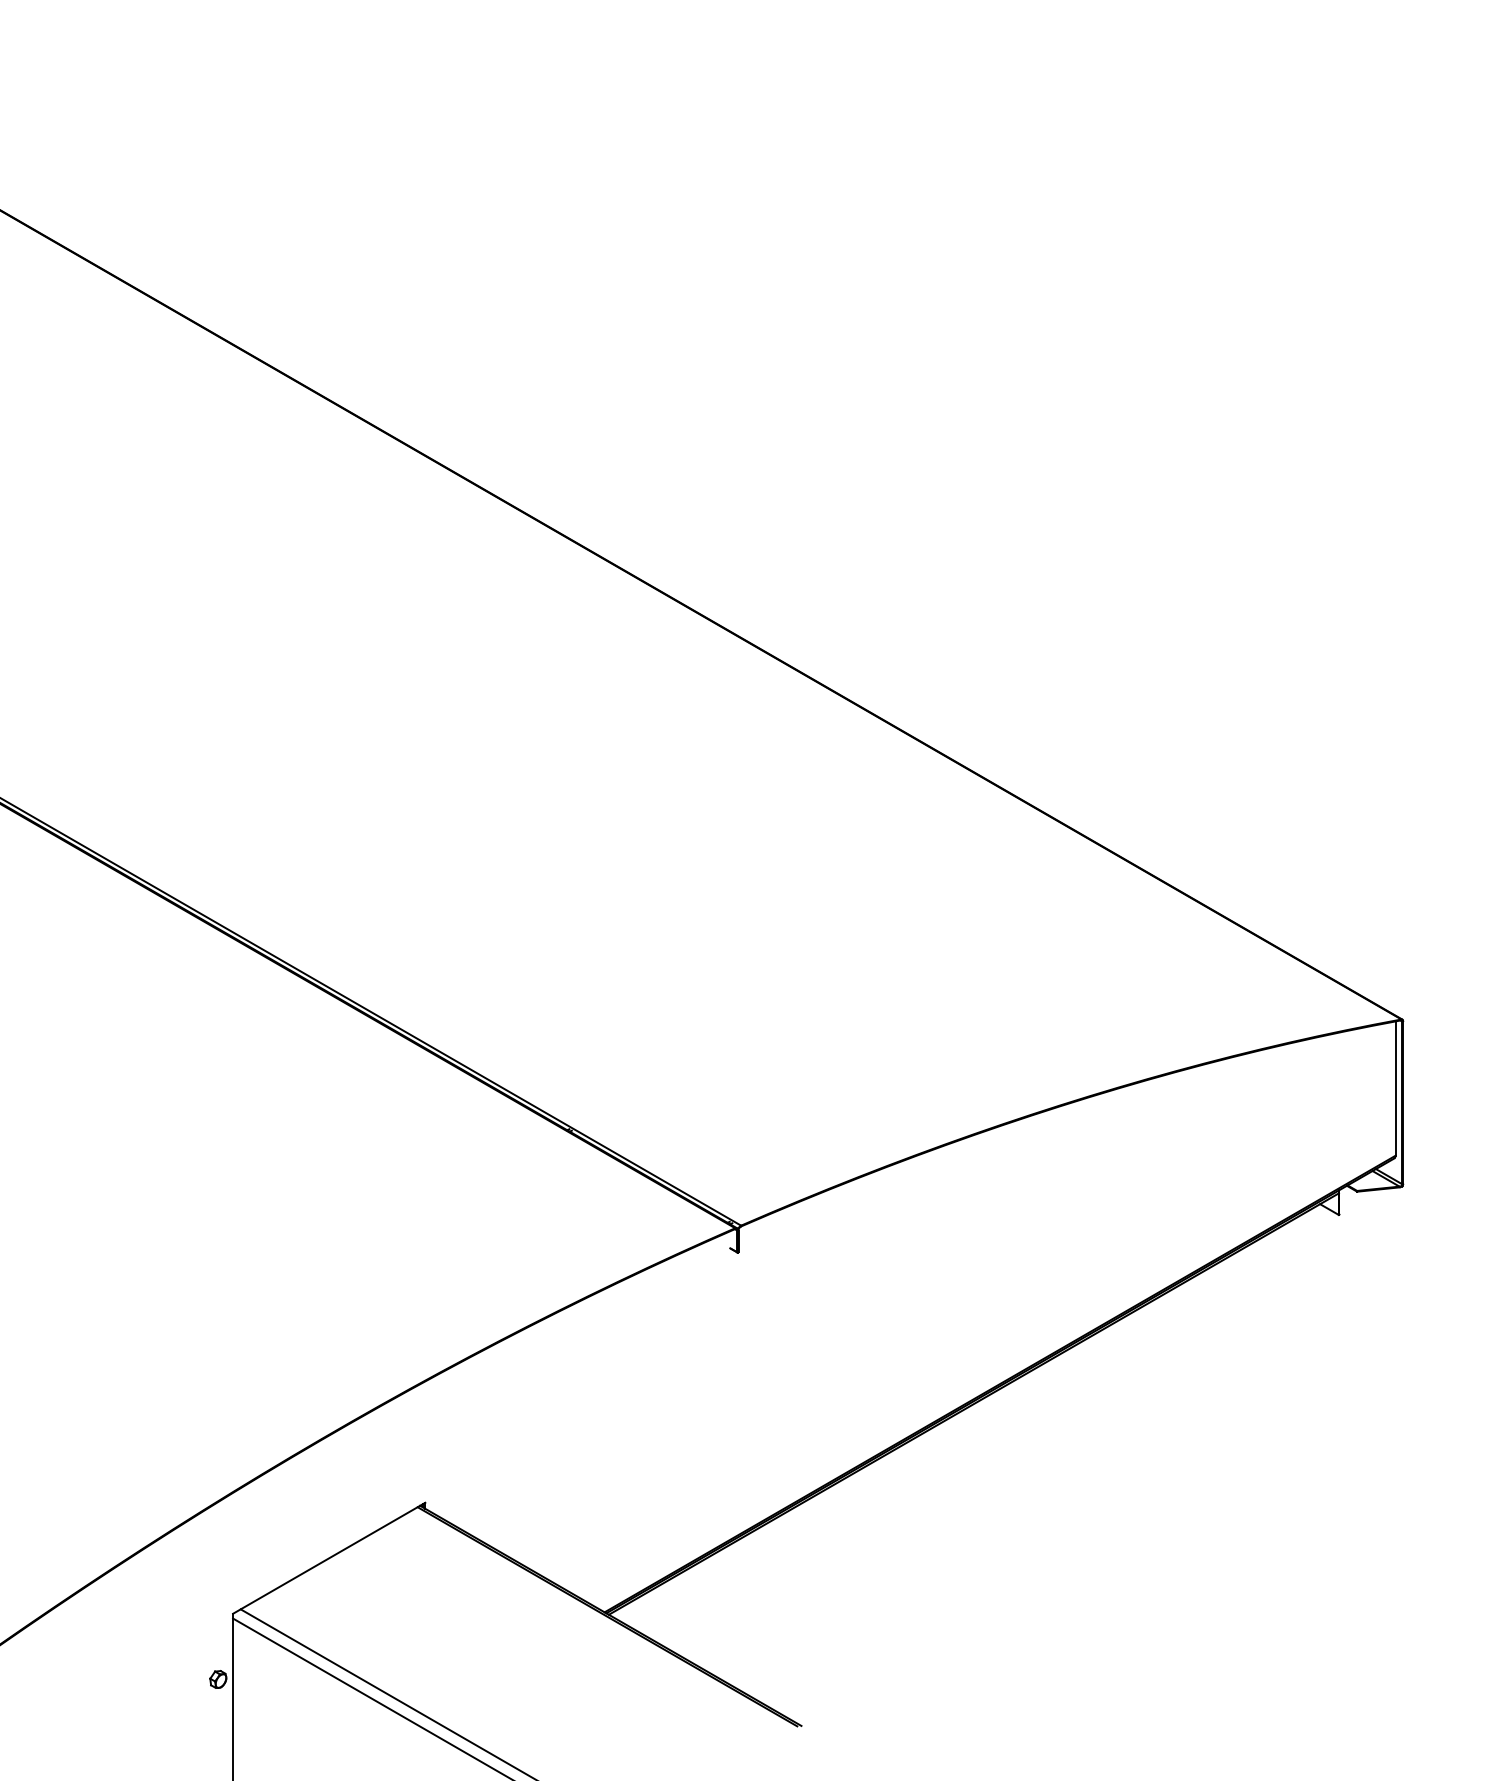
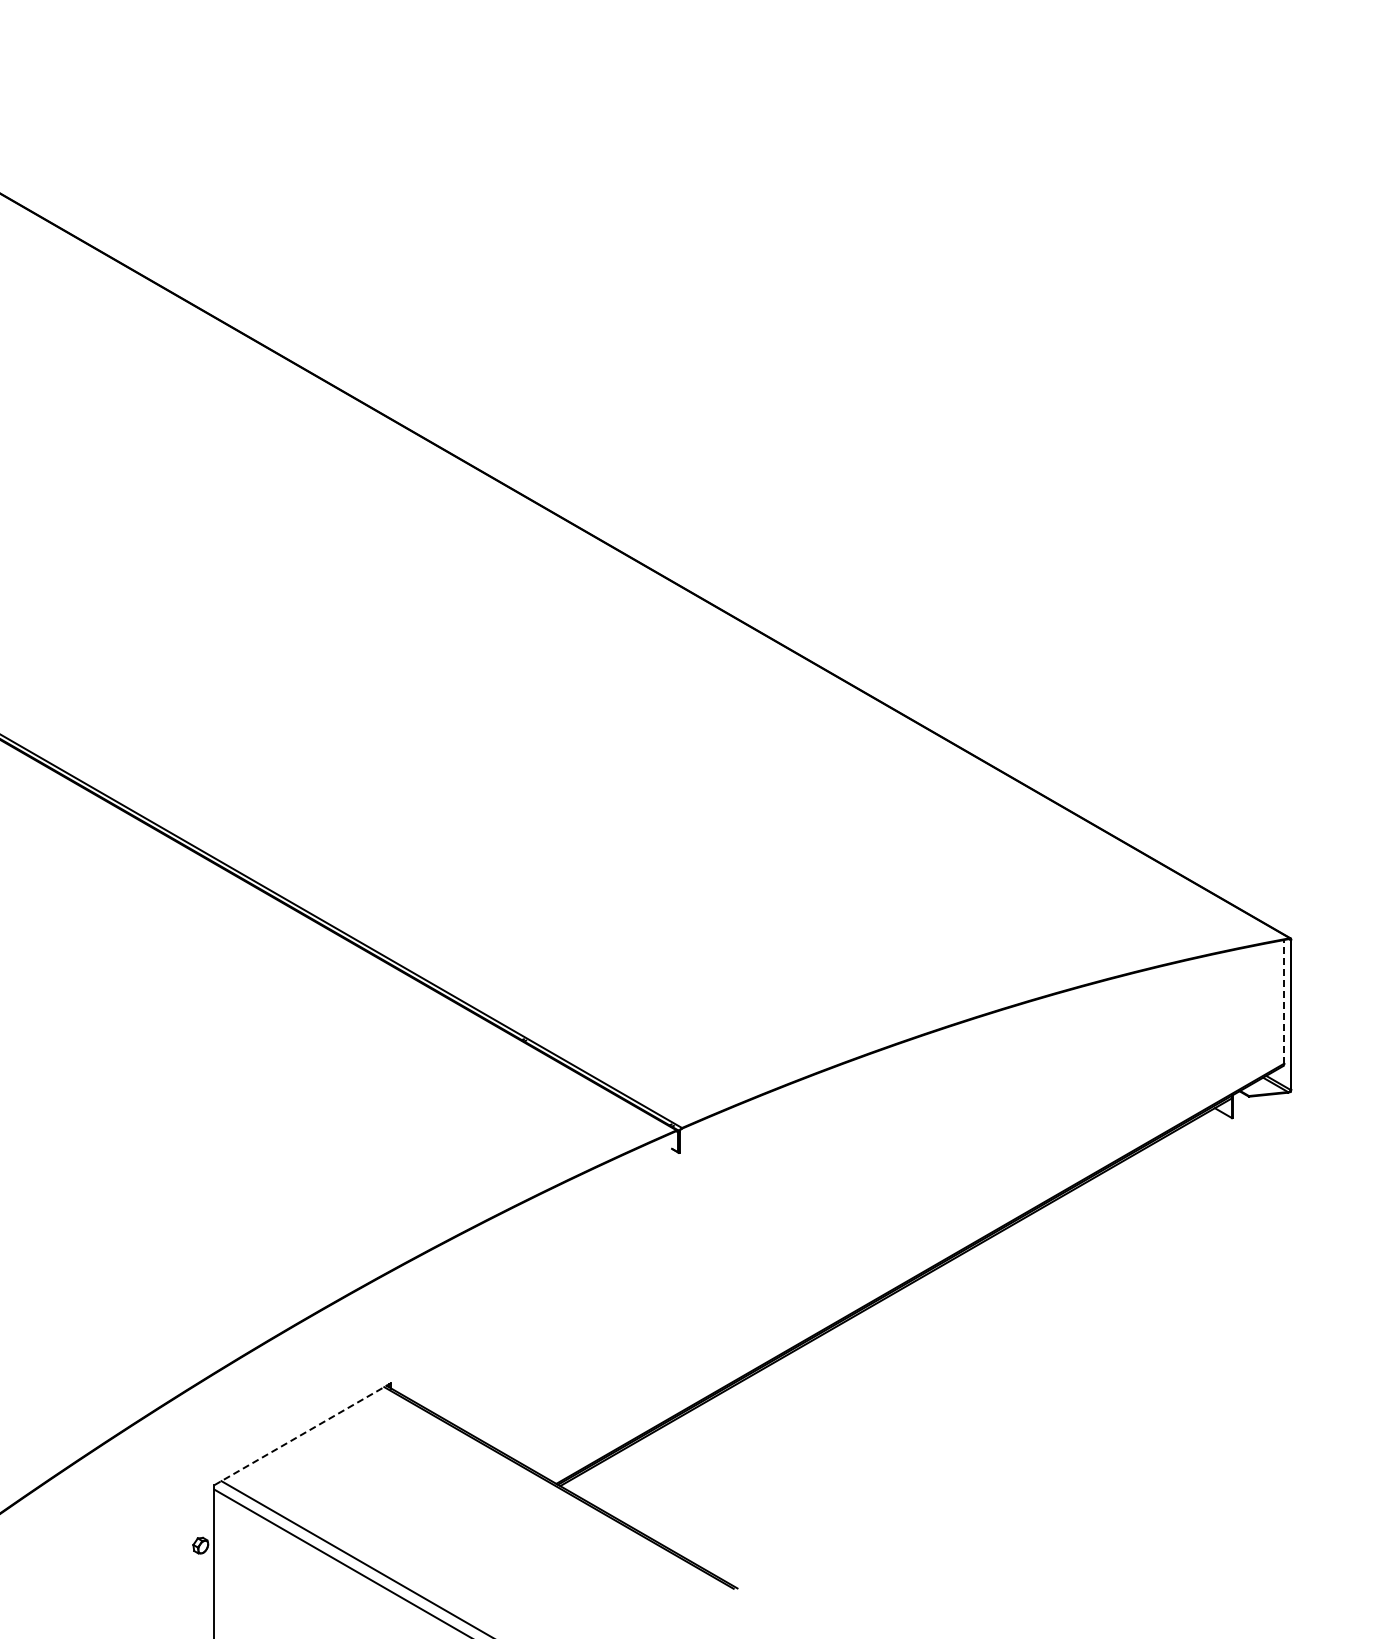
line: (1395, 1088) -> (1284, 1001), solid -> dashed
line: (329, 1557) -> (303, 1433), solid -> dashed

